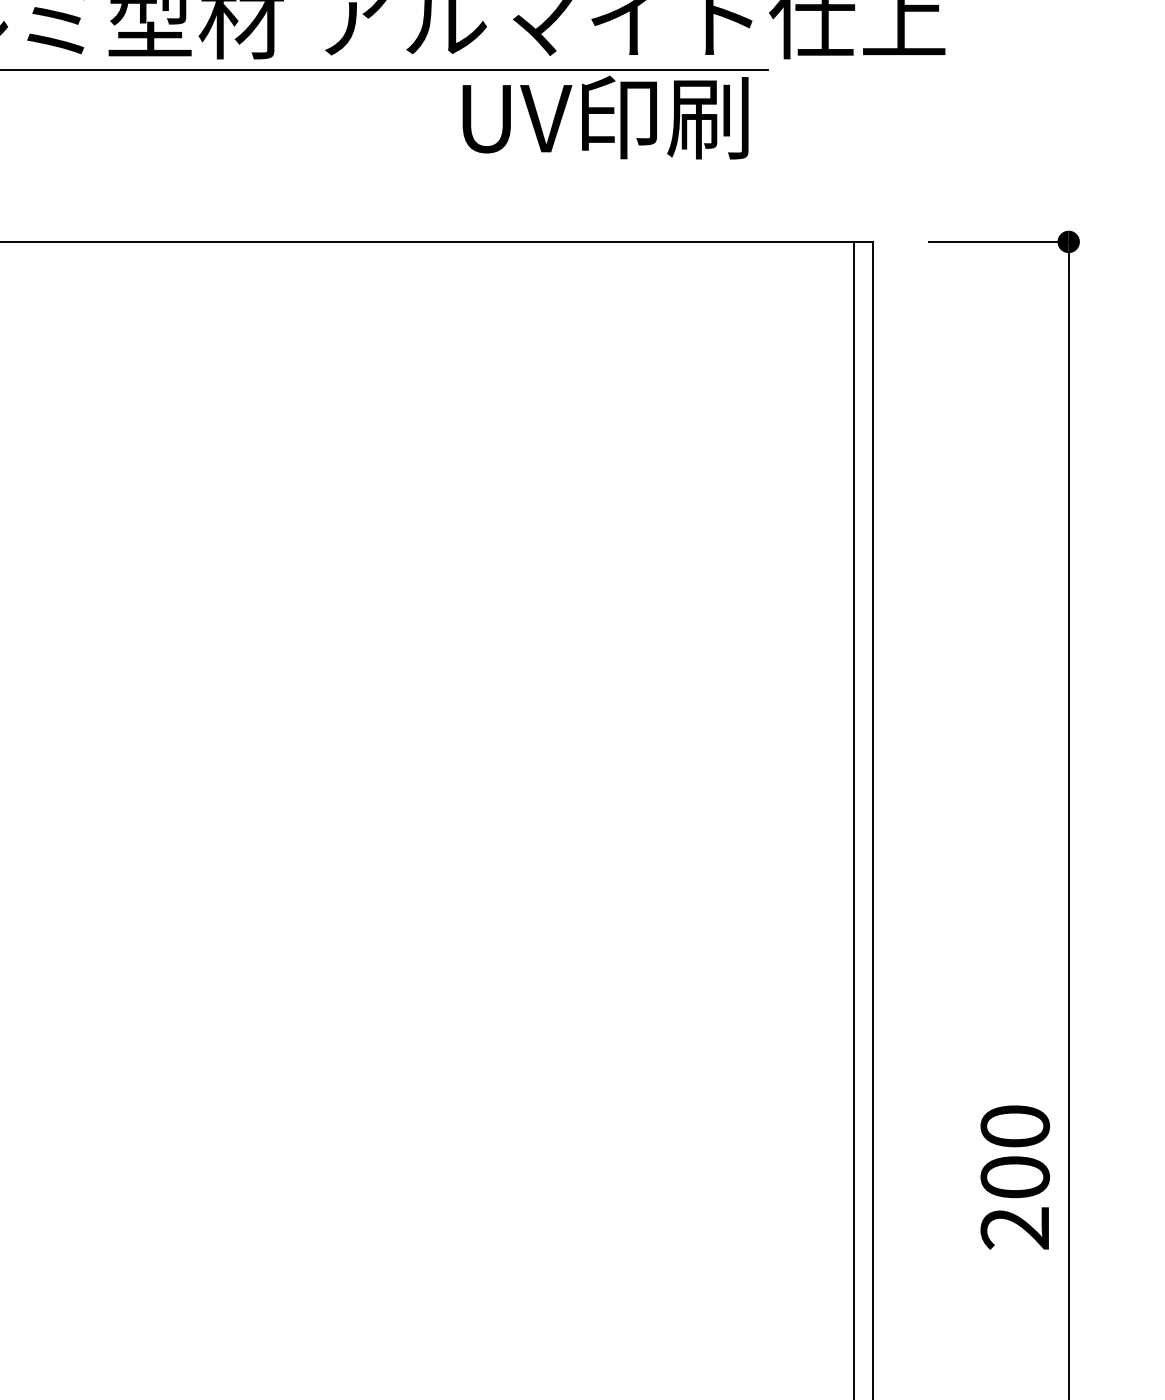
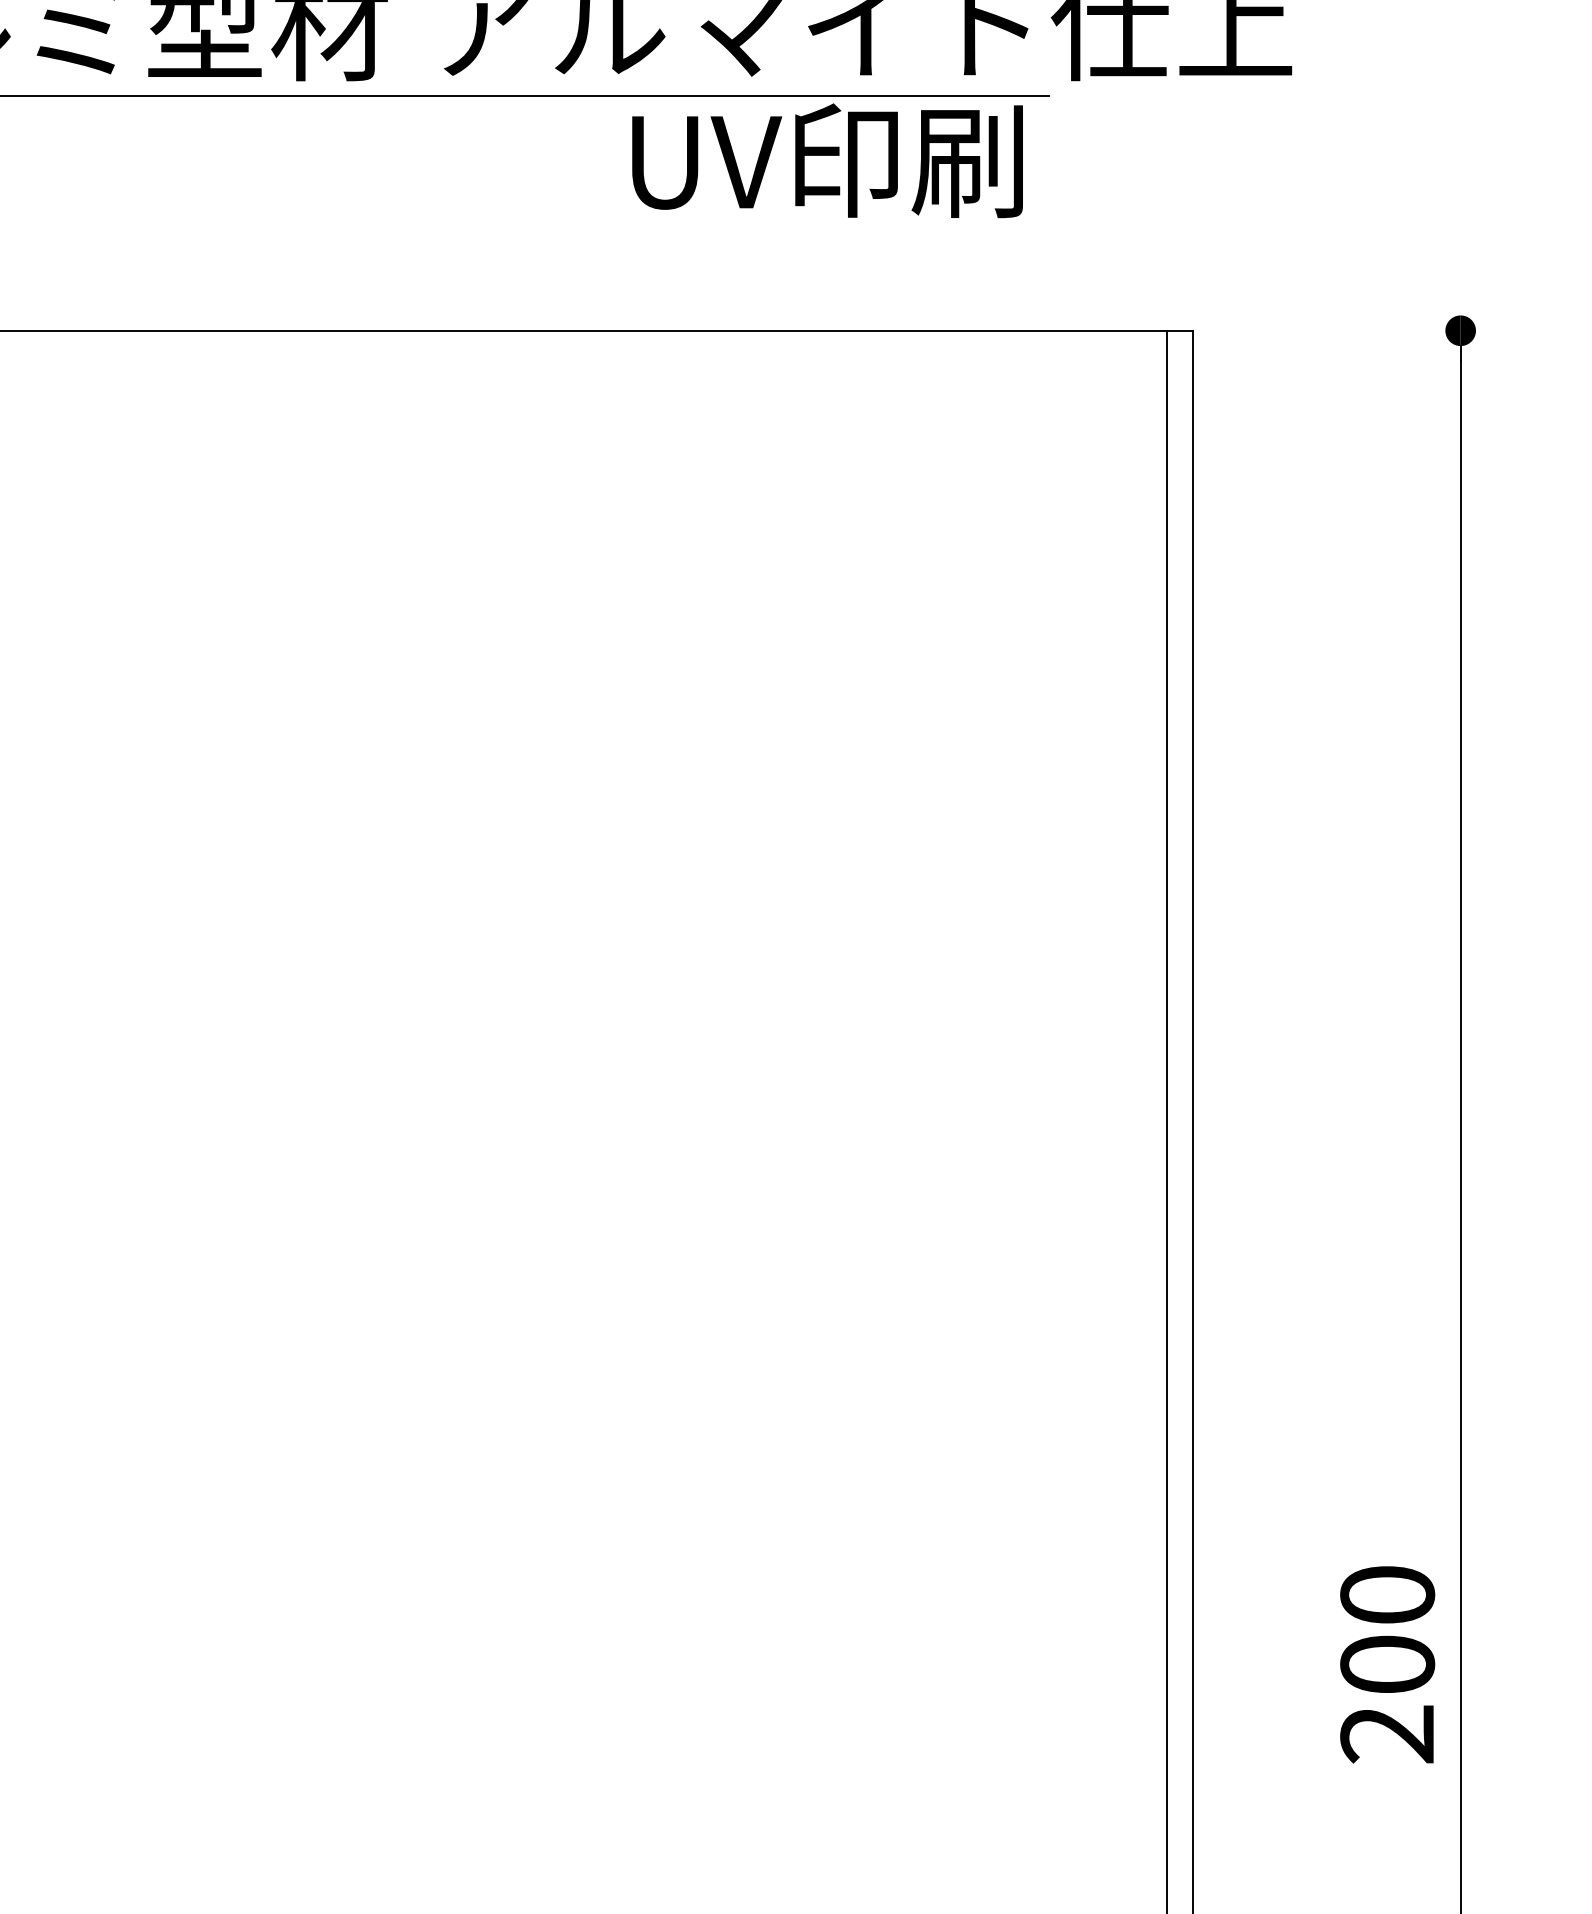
line: (998, 241) -> (1364, 330), removed
text: (1015, 1177) -> (1387, 1664), moved

